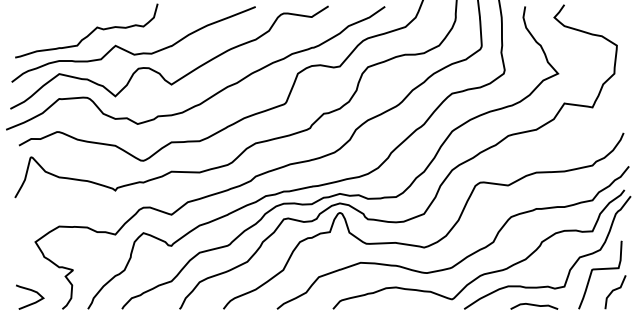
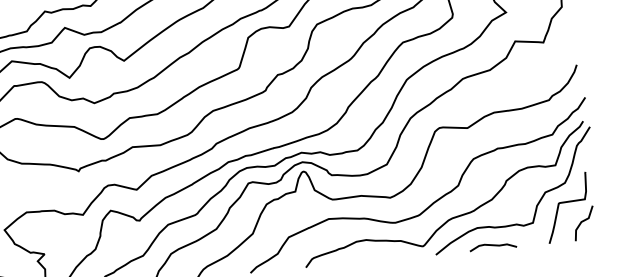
curve: (534, 305) -> (493, 245), moved

